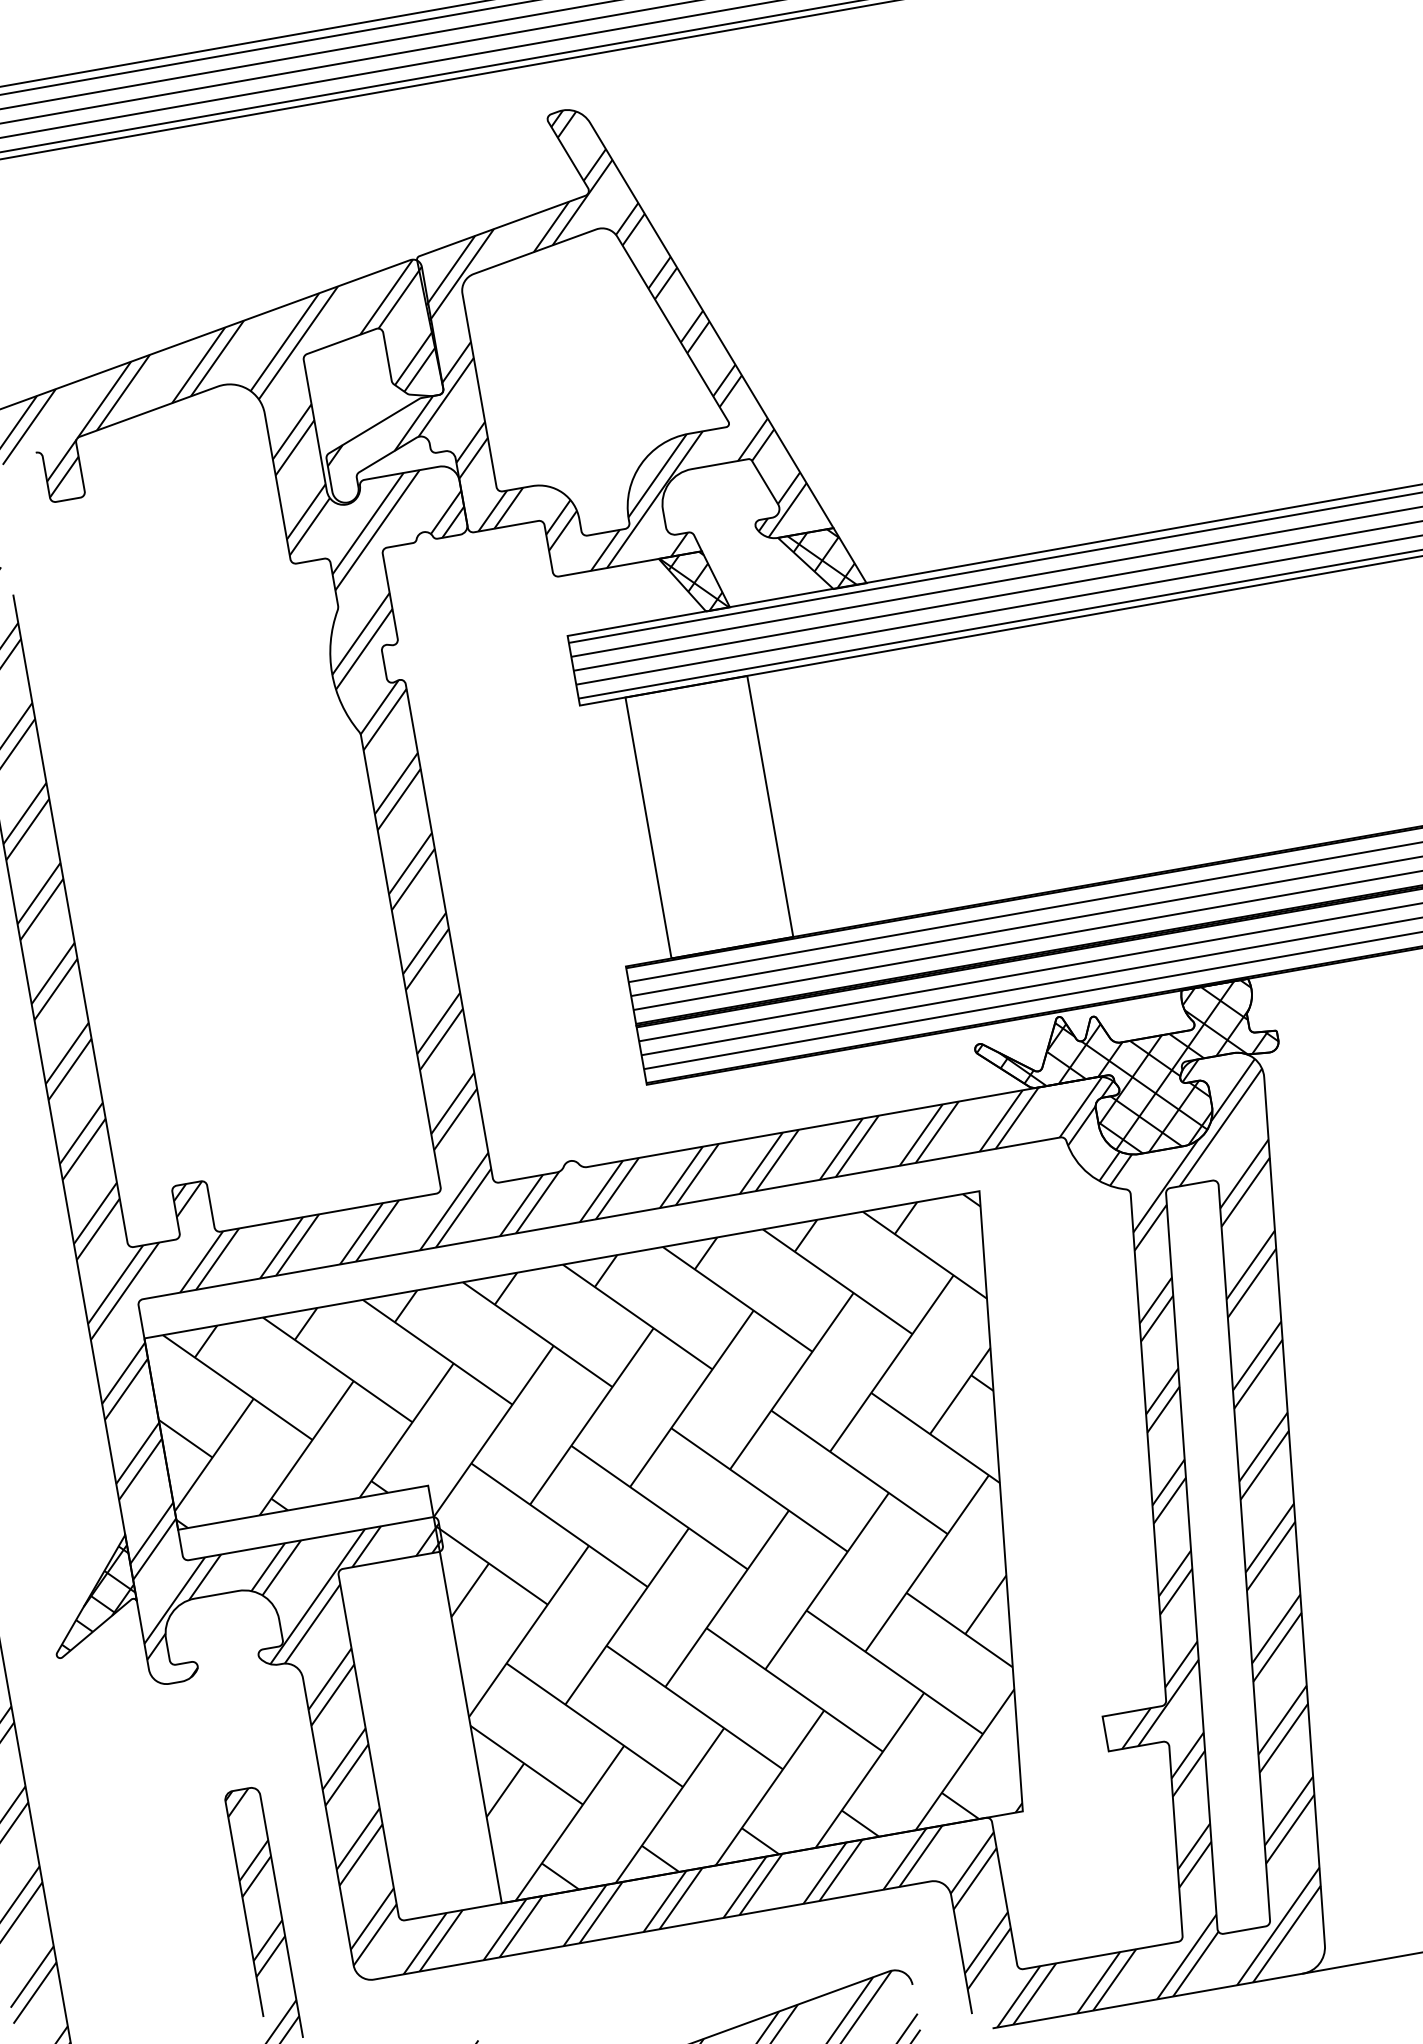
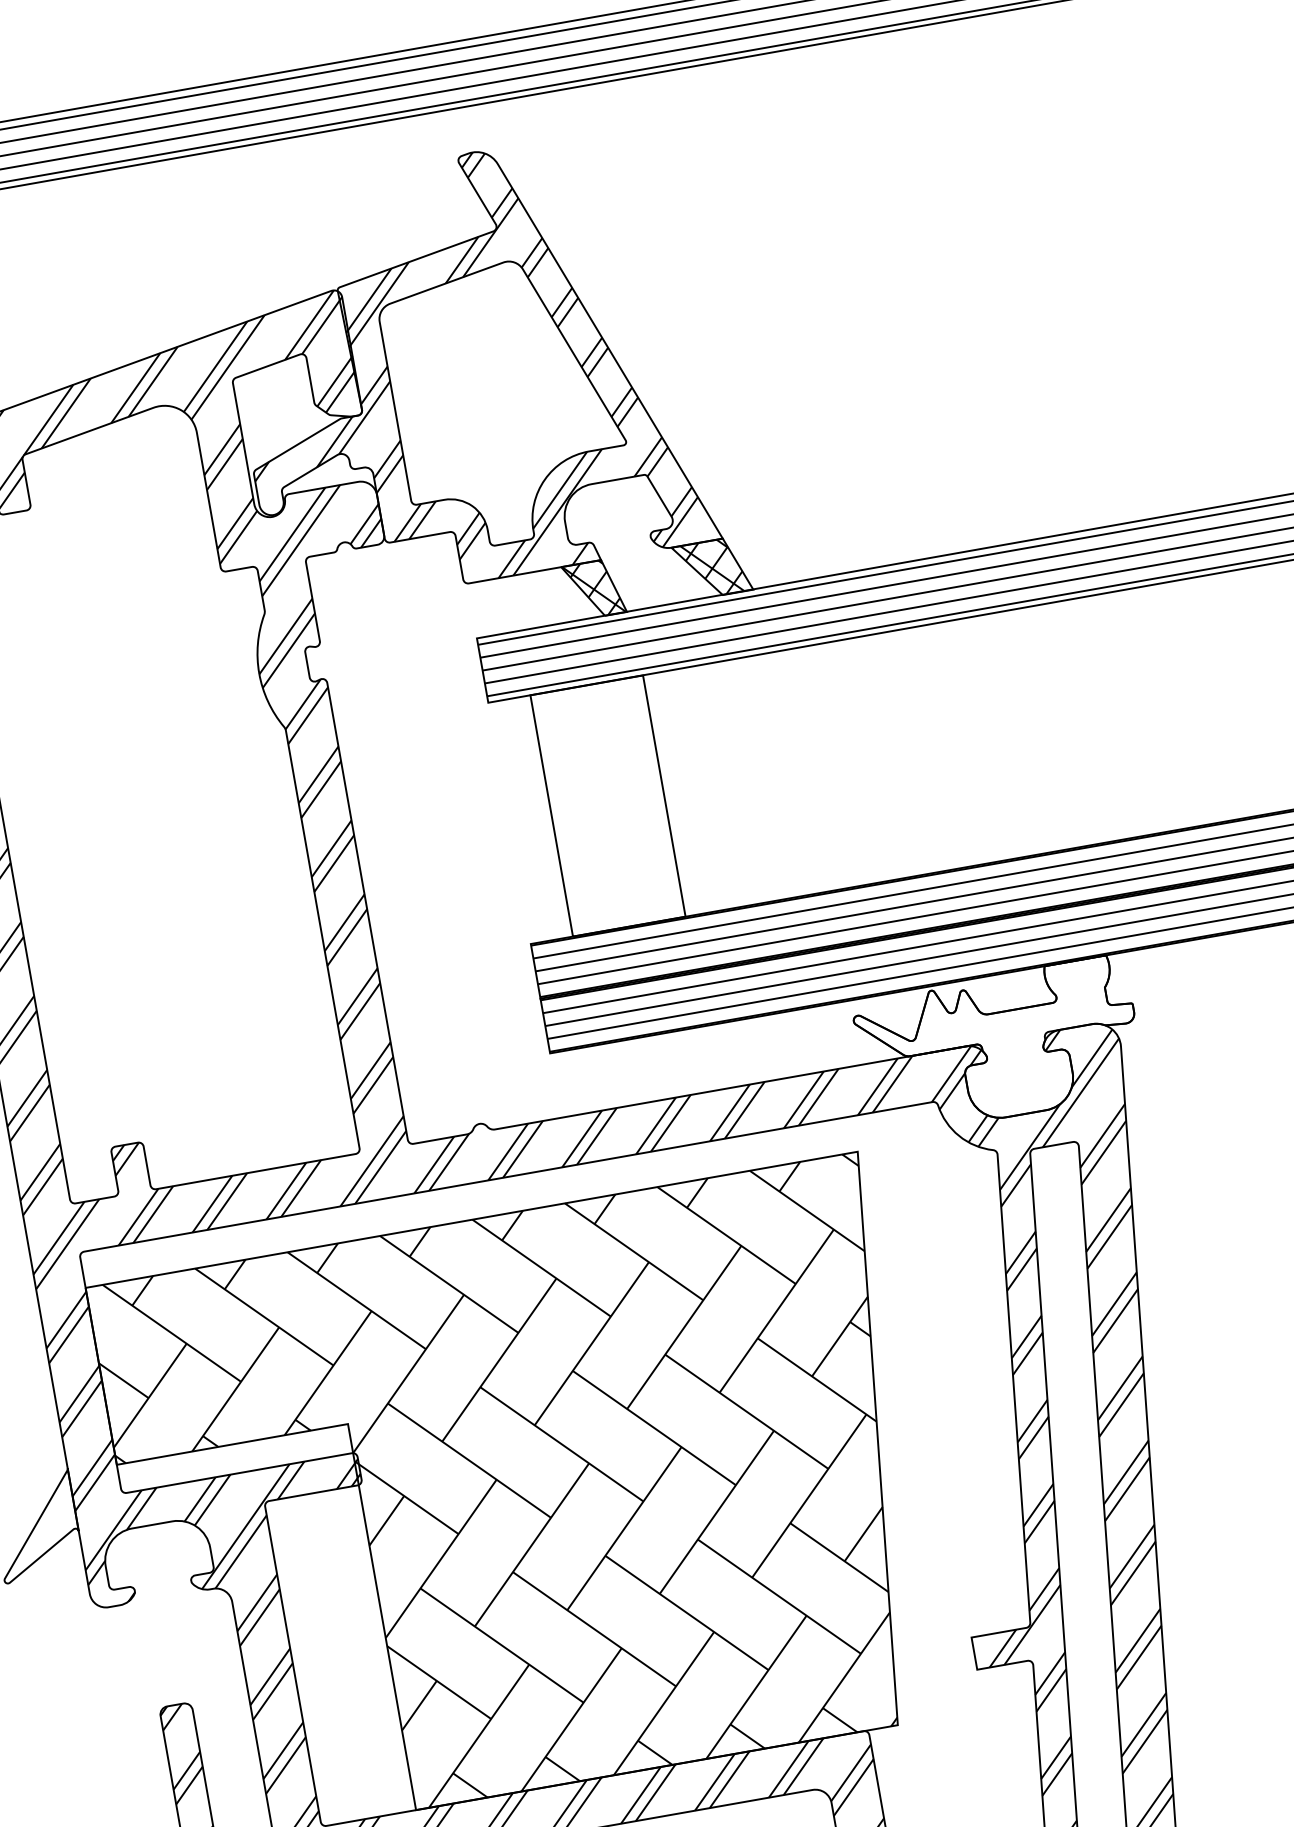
hatch: (1127, 1066) -> (994, 1036), removed
hatch: (98, 1597) -> (43, 1527), removed

